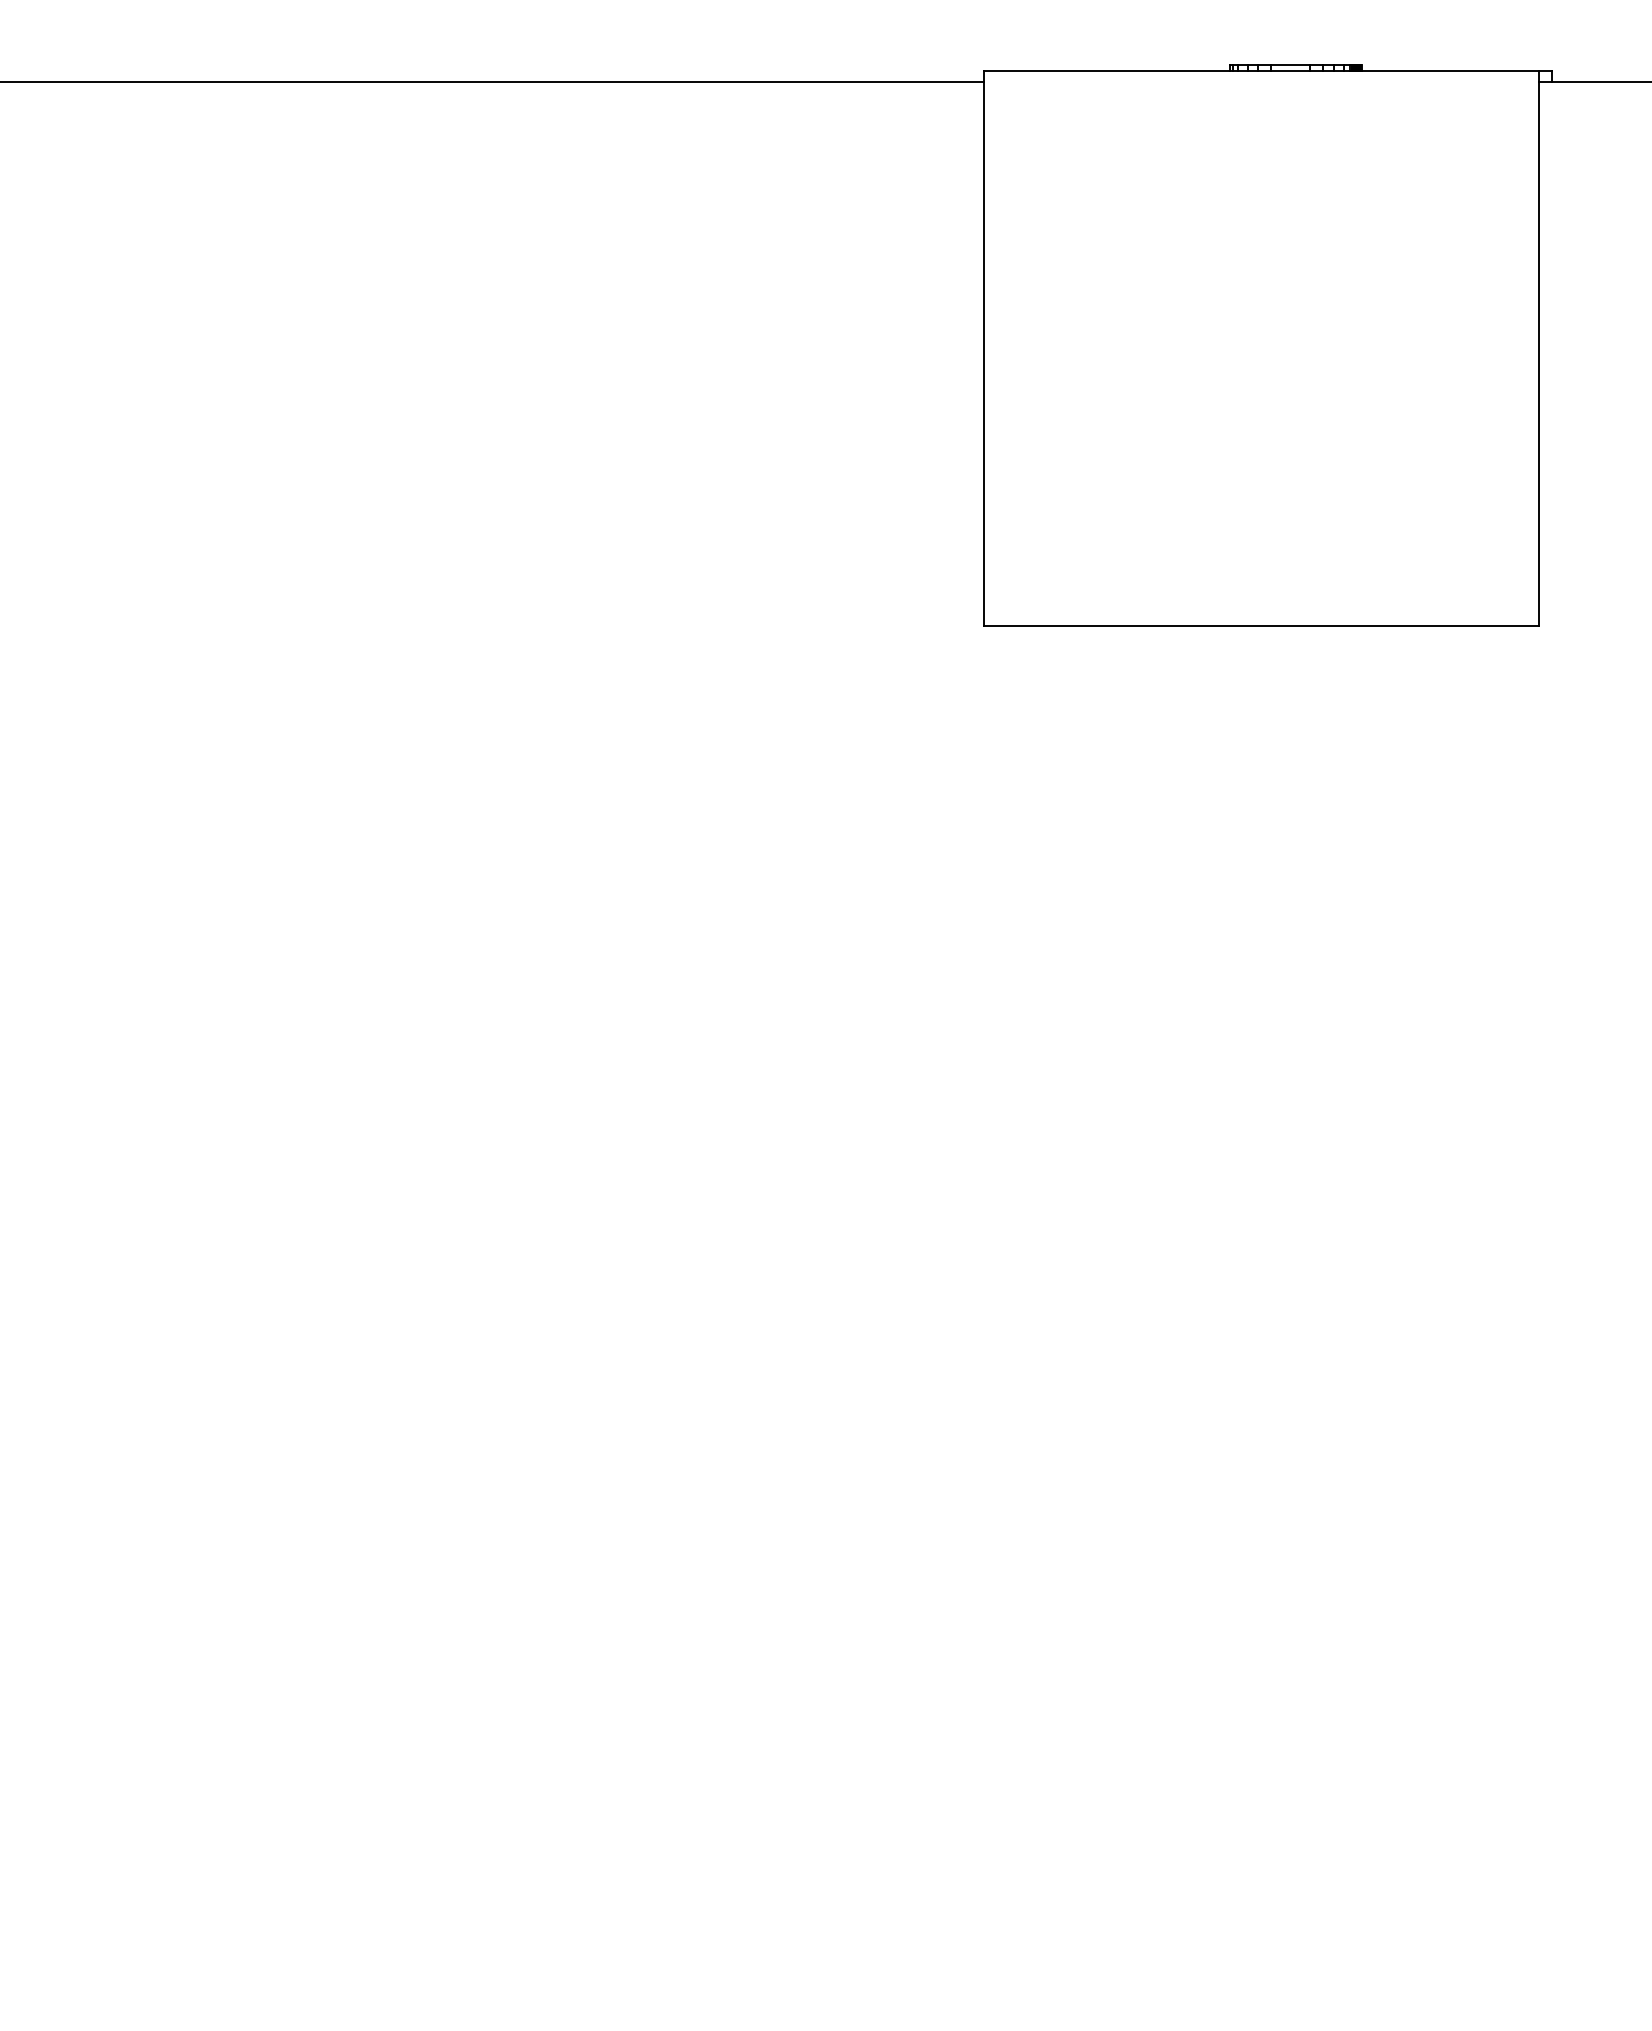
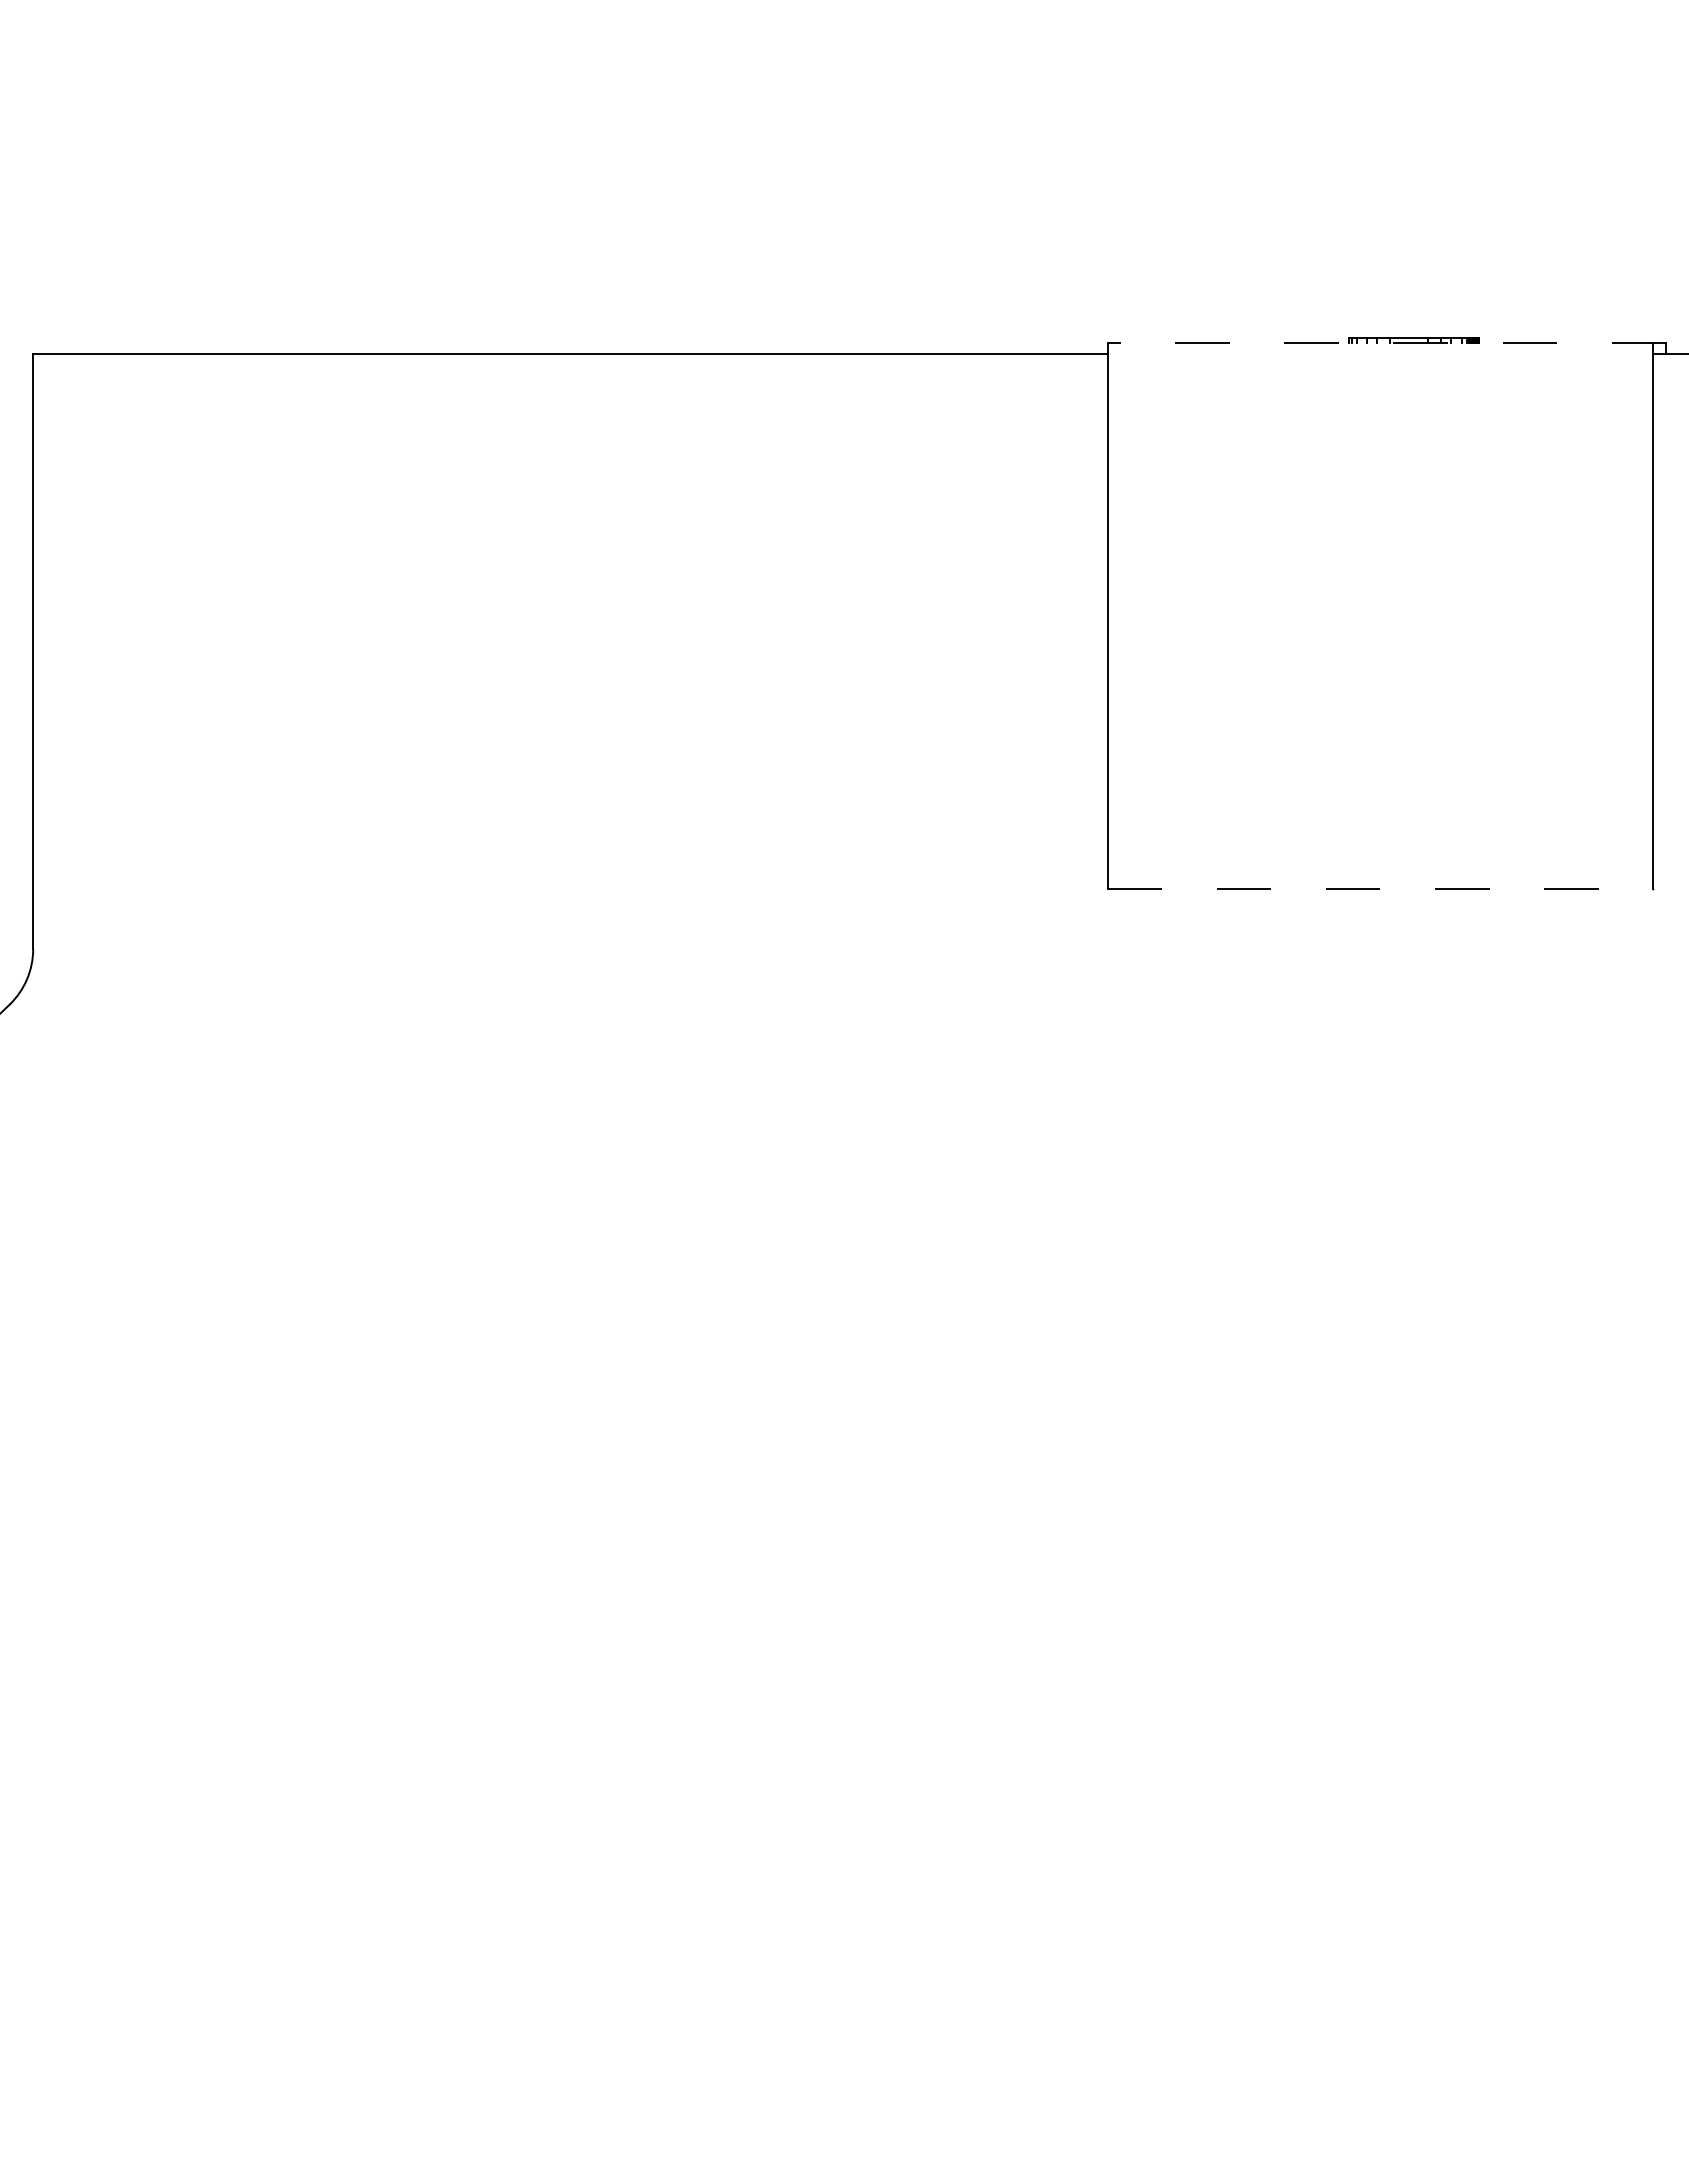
line: (1267, 71) -> (1386, 343), solid -> dashed
line: (1261, 625) -> (1380, 888), solid -> dashed

